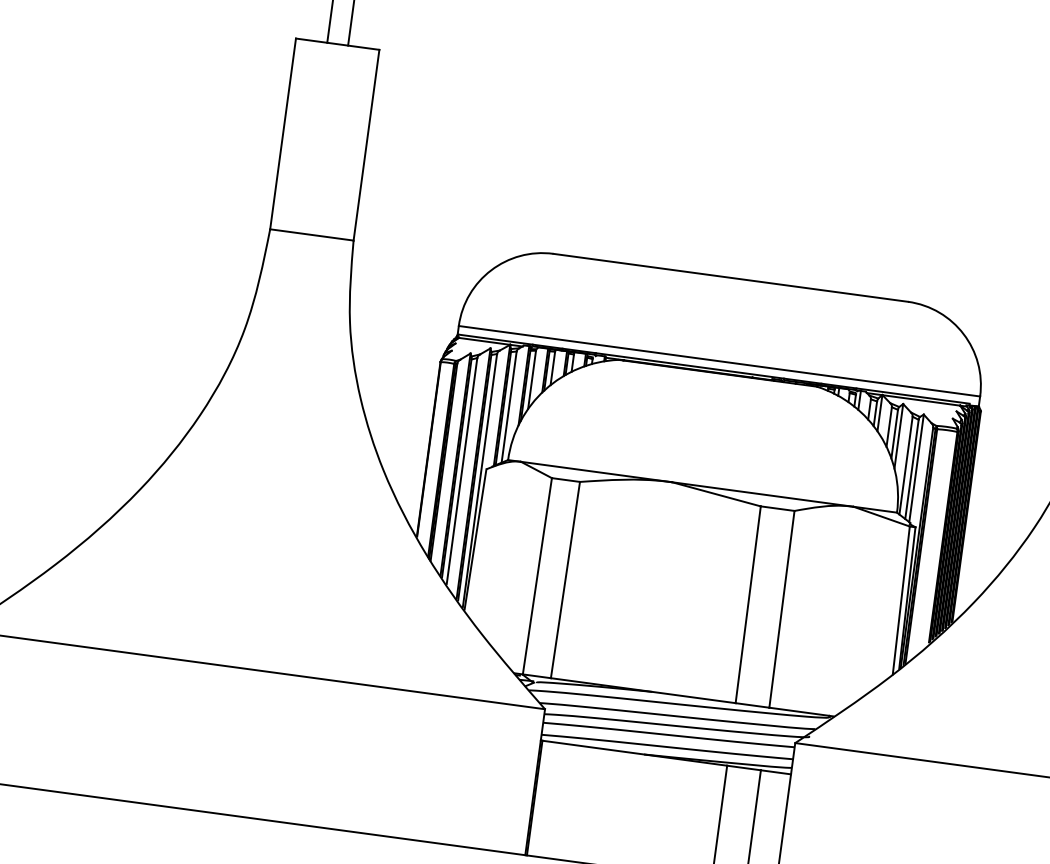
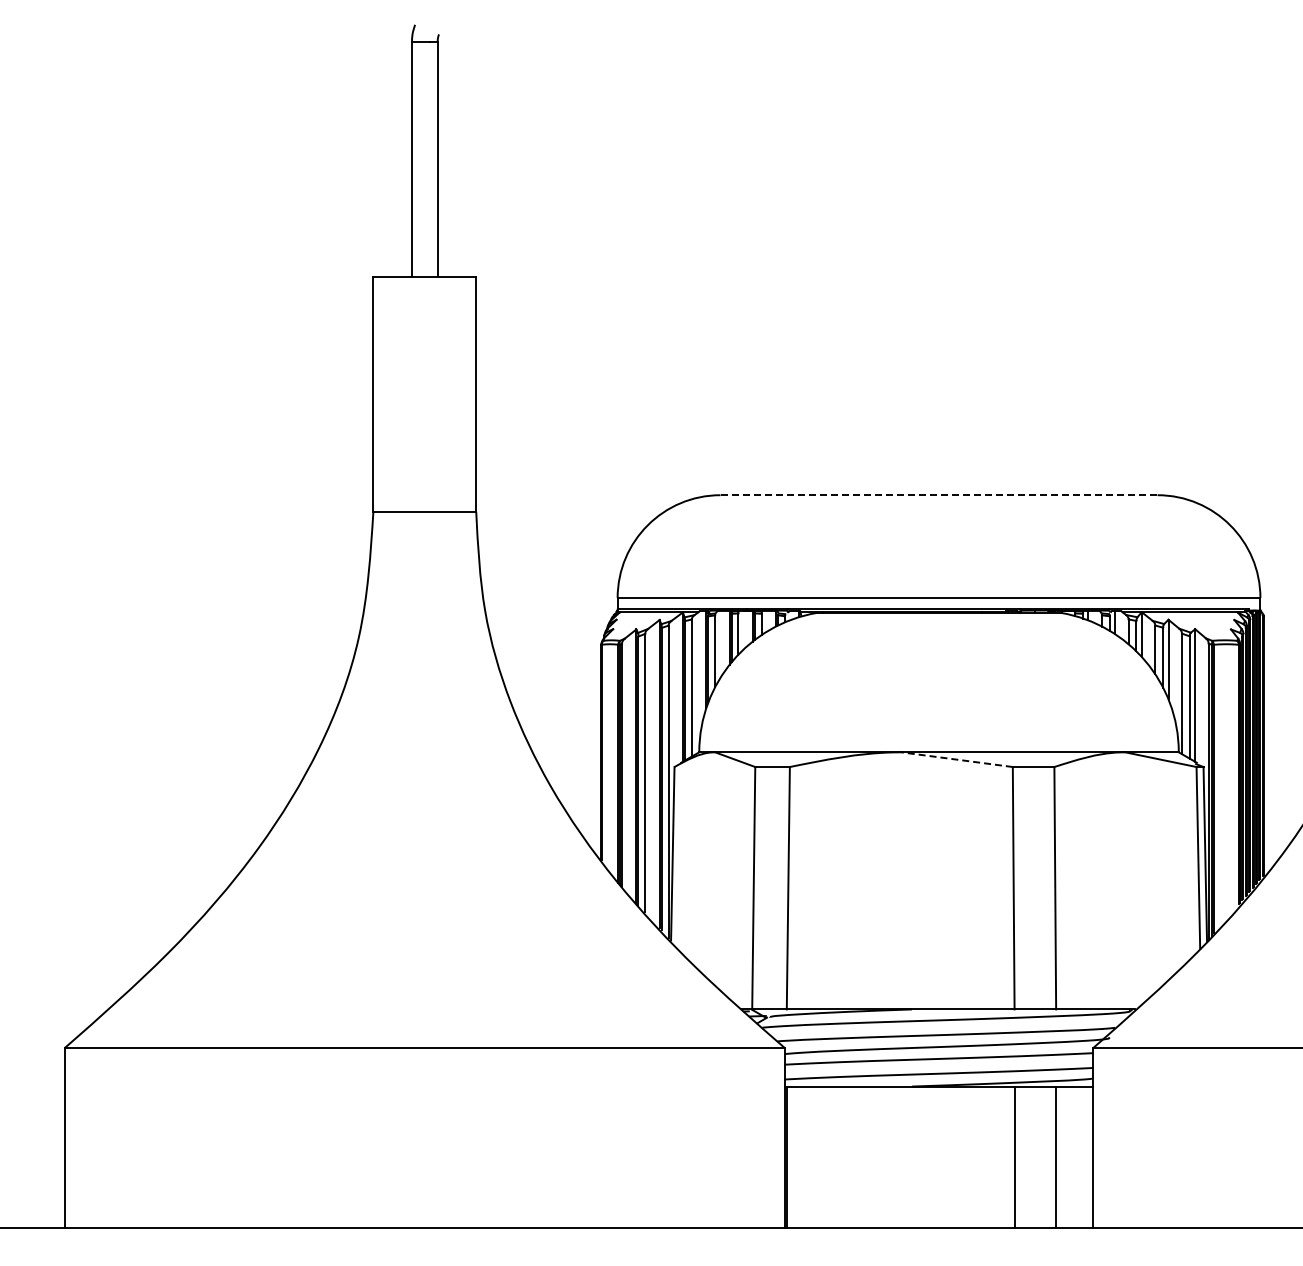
line: (731, 278) -> (939, 495), solid -> dashed
line: (715, 494) -> (956, 759), solid -> dashed

